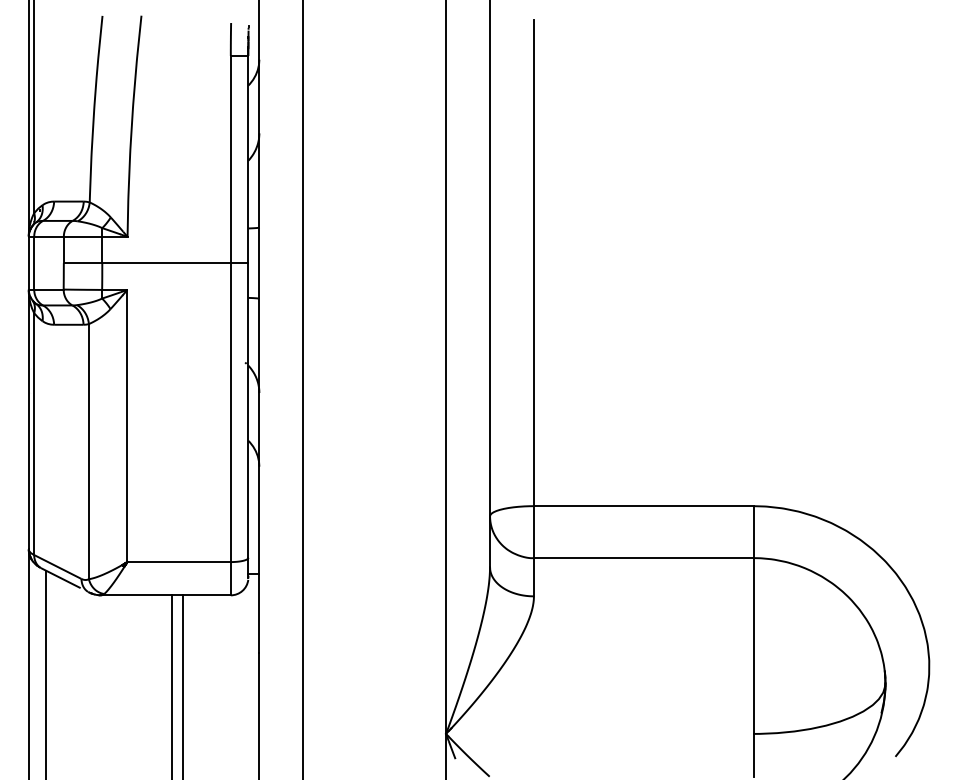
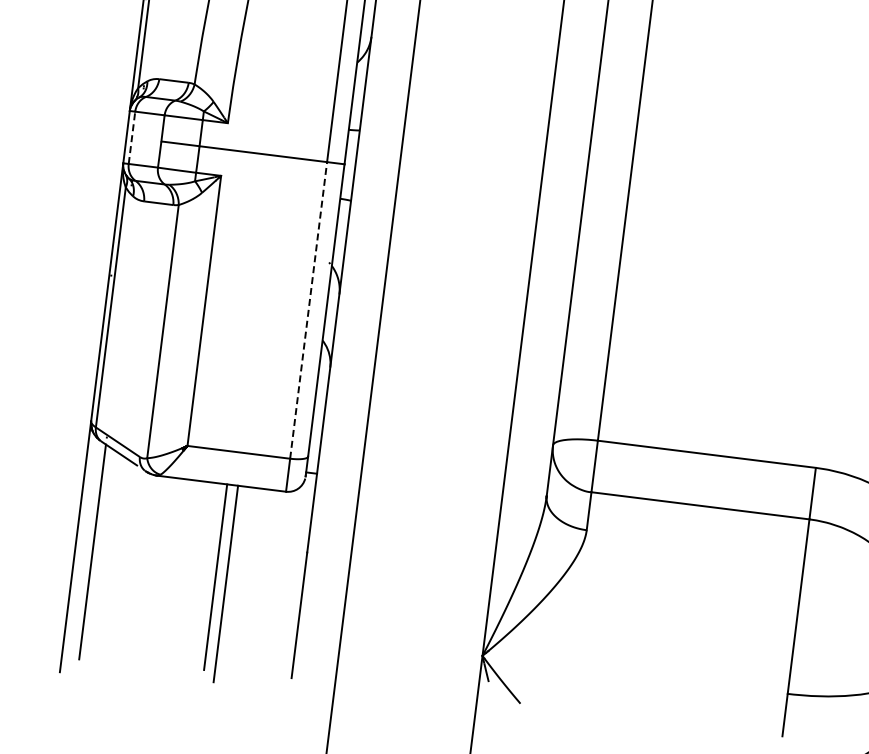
line: (34, 262) -> (132, 137), solid -> dashed
line: (230, 412) -> (308, 310), solid -> dashed

